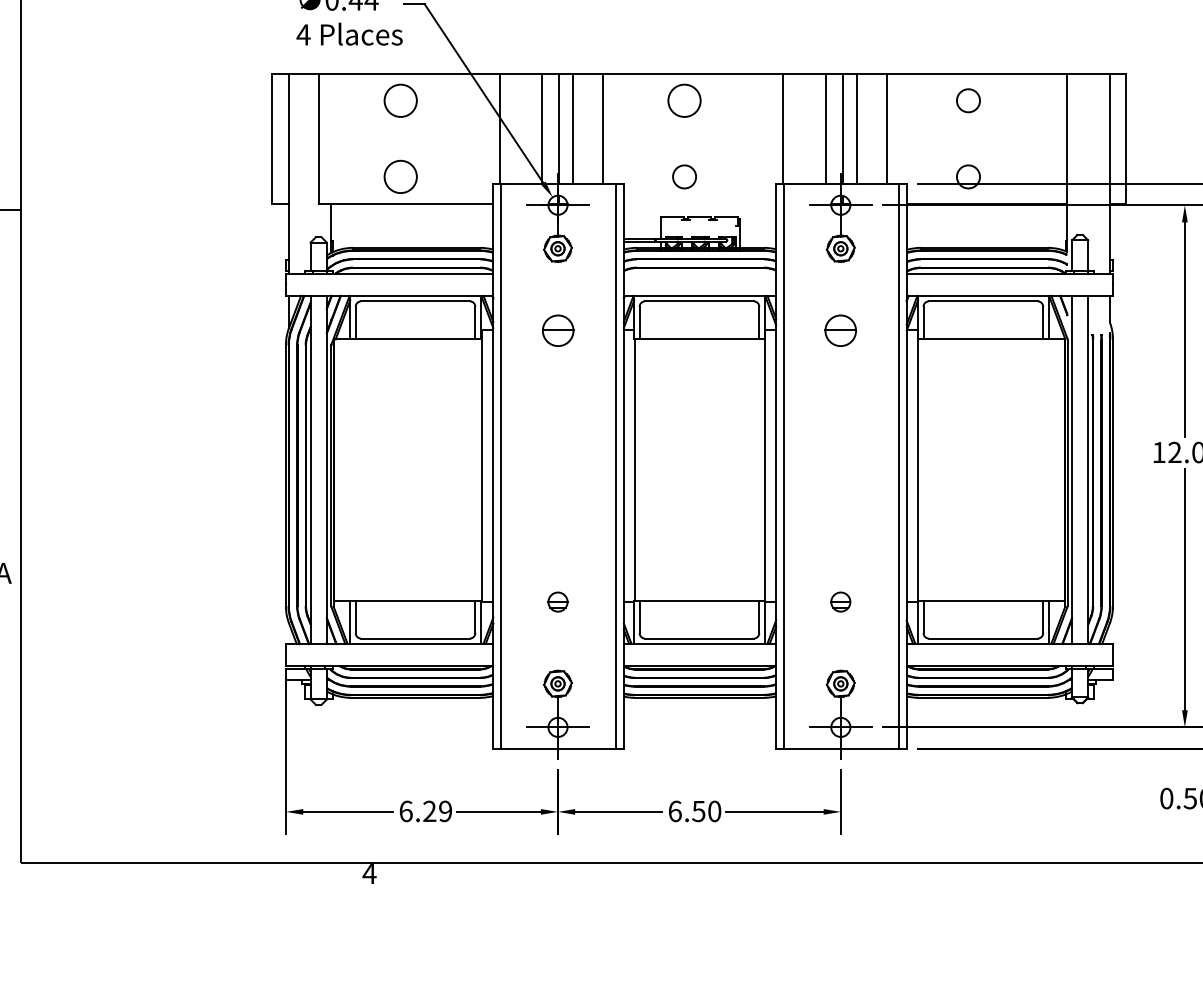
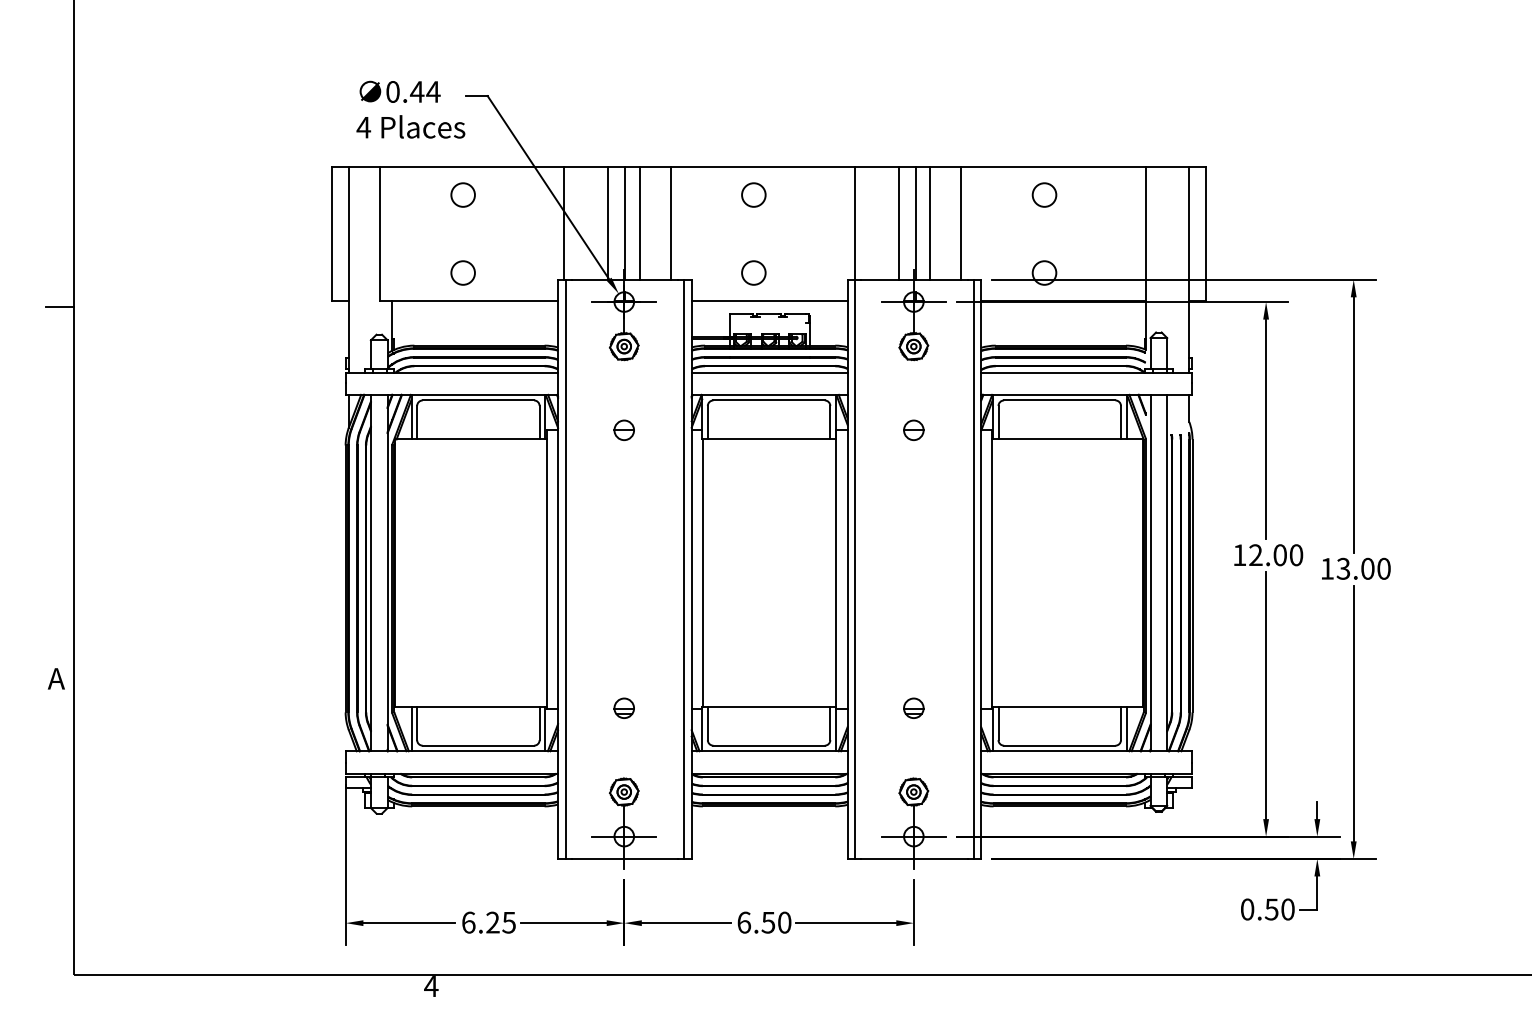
circle: (400, 100) -> (462, 194), size x0.71
circle: (684, 100) -> (753, 194), size x0.71
circle: (400, 176) -> (462, 272), size x0.71
line: (699, 204) -> (769, 301), added
line: (699, 274) -> (769, 372), added
part: (557, 329) -> (623, 429), size x0.62
part: (840, 329) -> (913, 429), size x0.62
text: (444, 811) -> (508, 922), 6.29 -> 6.25

